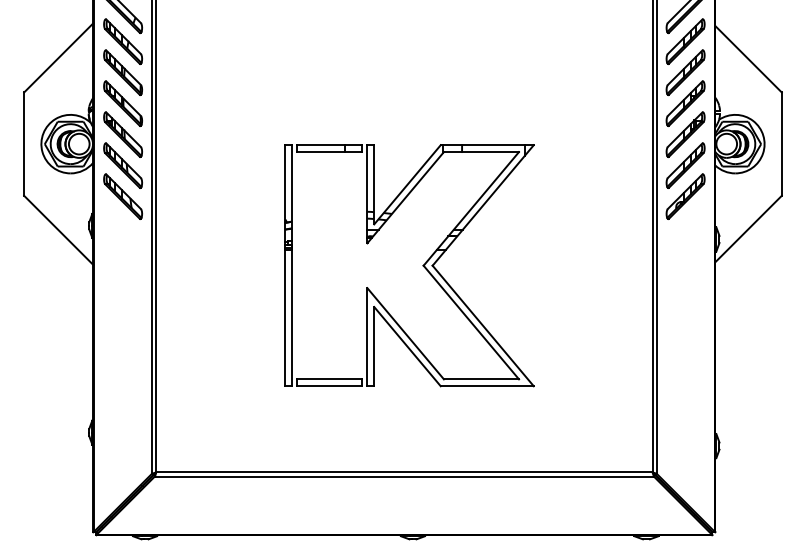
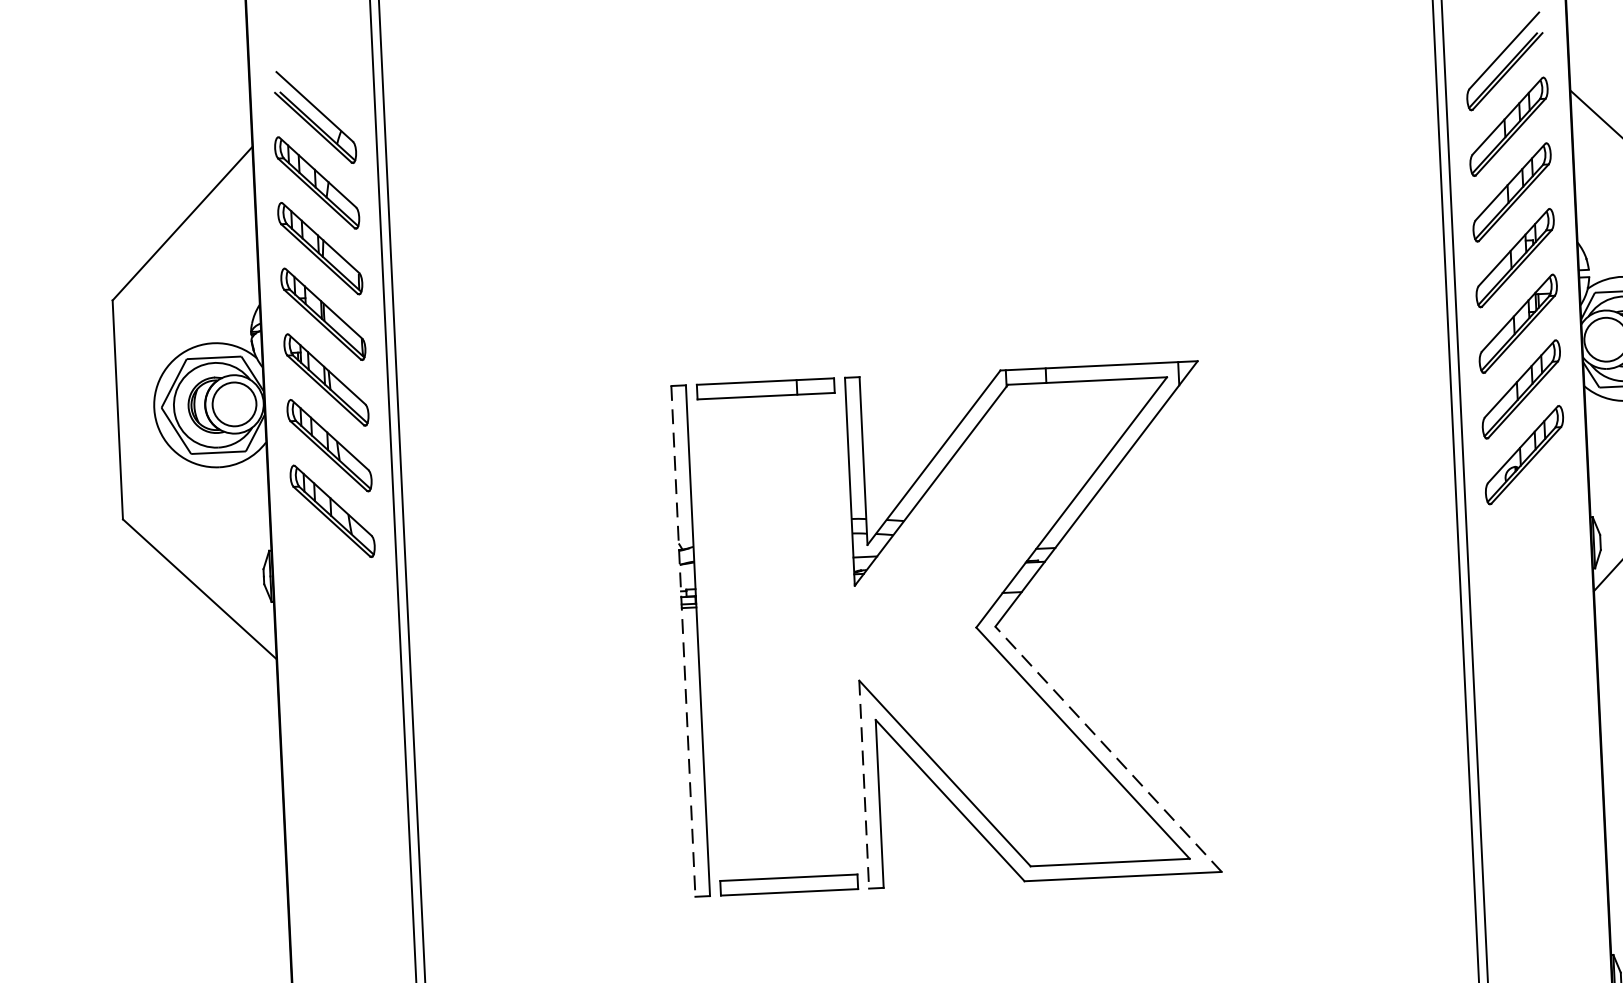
line: (285, 265) -> (683, 640), solid -> dashed
line: (483, 325) -> (1109, 748), solid -> dashed
line: (367, 337) -> (864, 785), solid -> dashed

